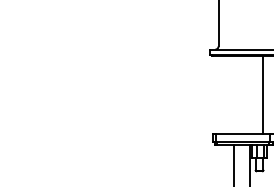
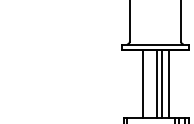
line: (234, 94) -> (143, 83), added
line: (250, 94) -> (157, 83), added
line: (255, 94) -> (161, 83), added

